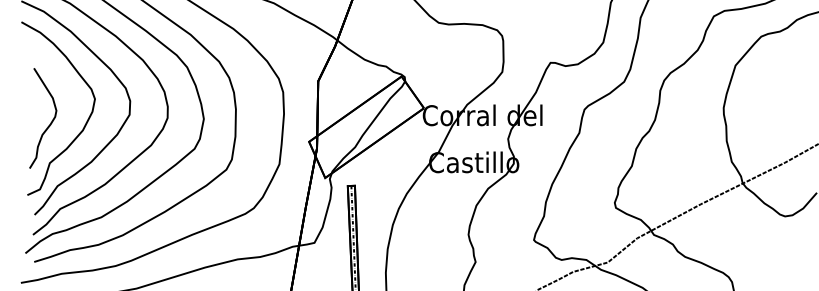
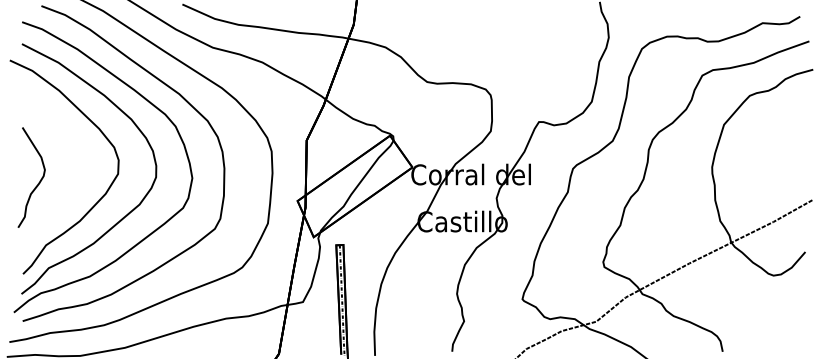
curve: (86, 122) -> (74, 181), removed

